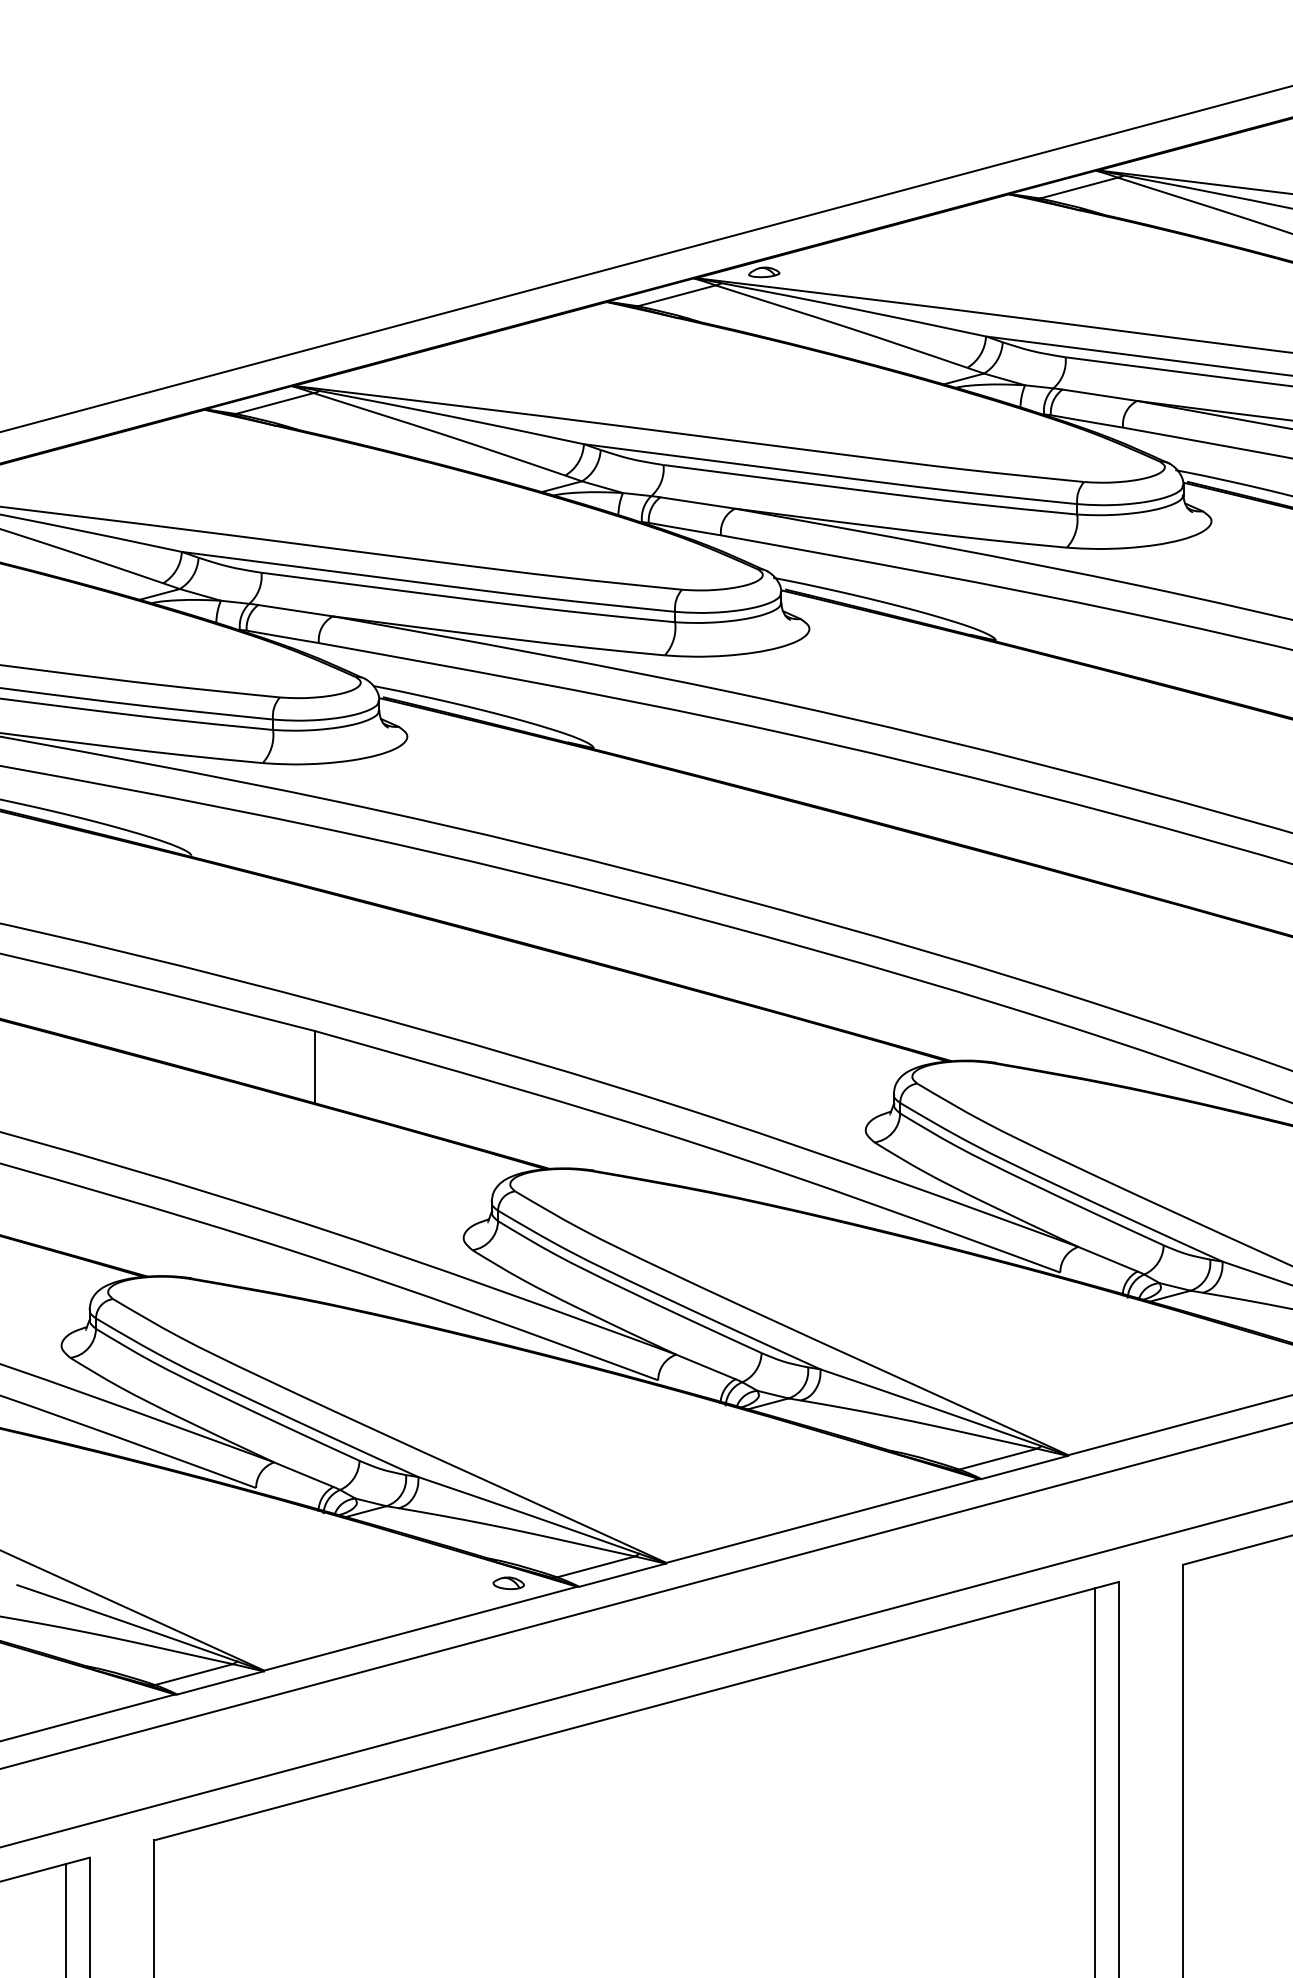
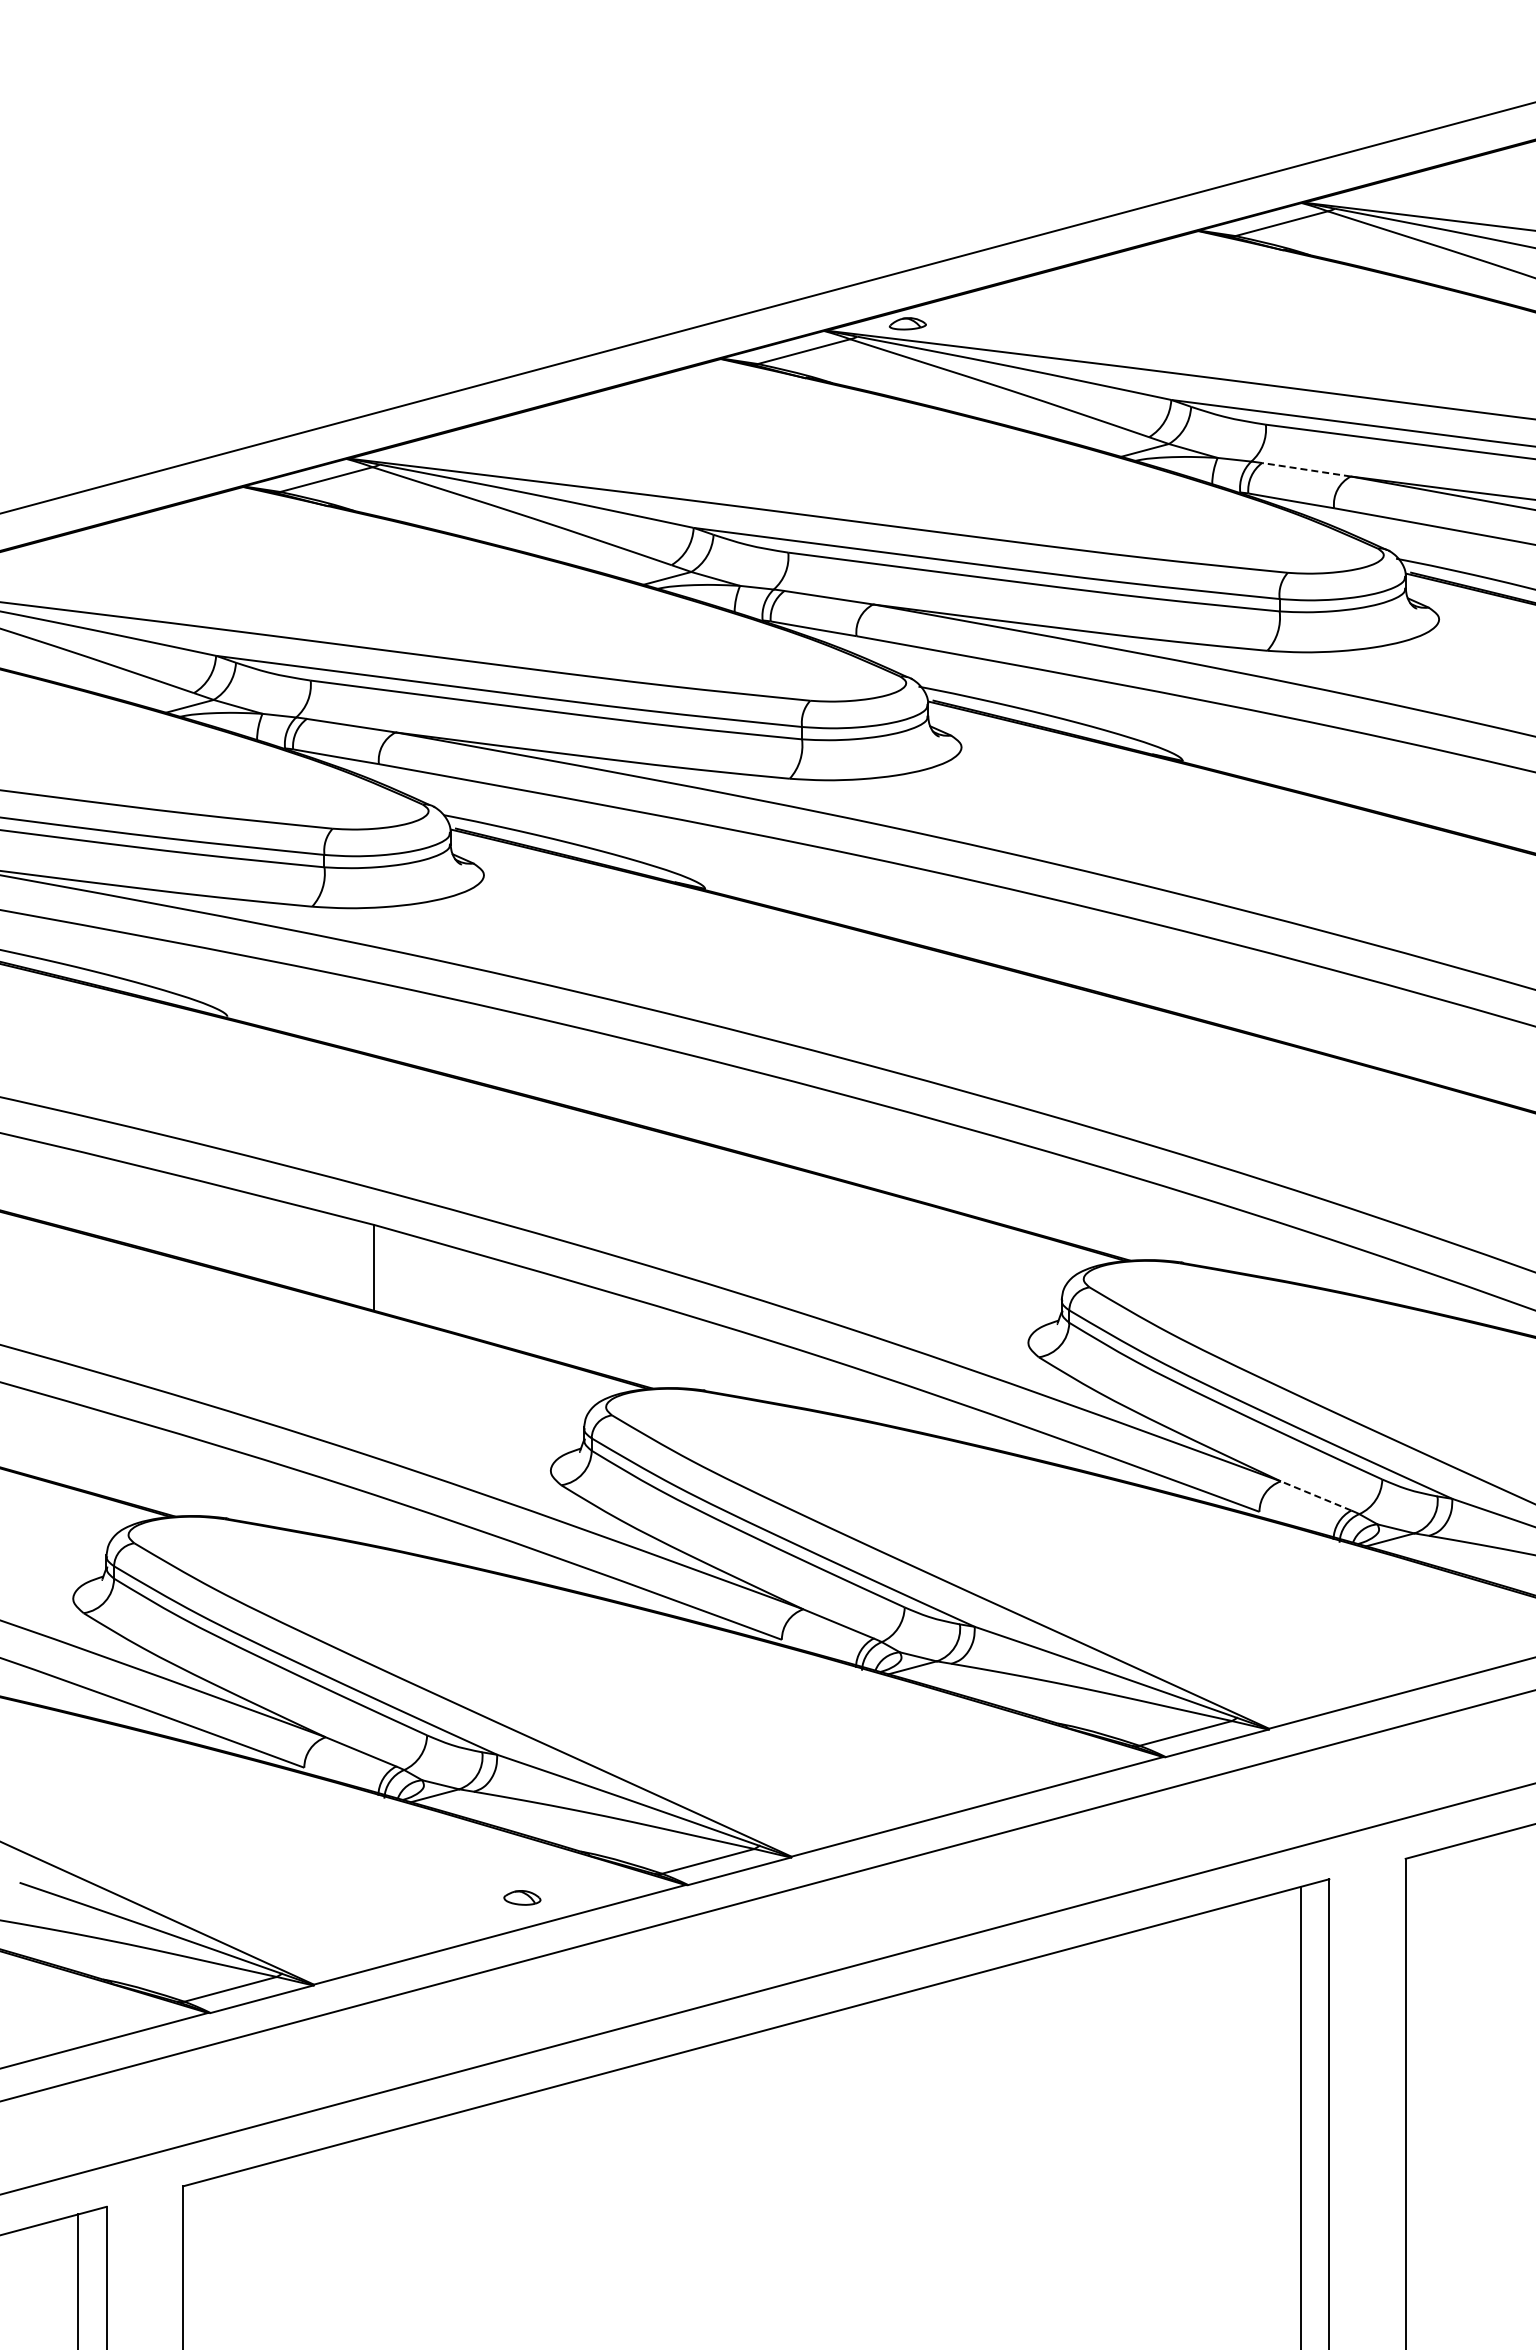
line: (1099, 395) -> (1306, 469), solid -> dashed
line: (1107, 1258) -> (1315, 1495), solid -> dashed
part: (508, 1582) -> (522, 1897), moved

